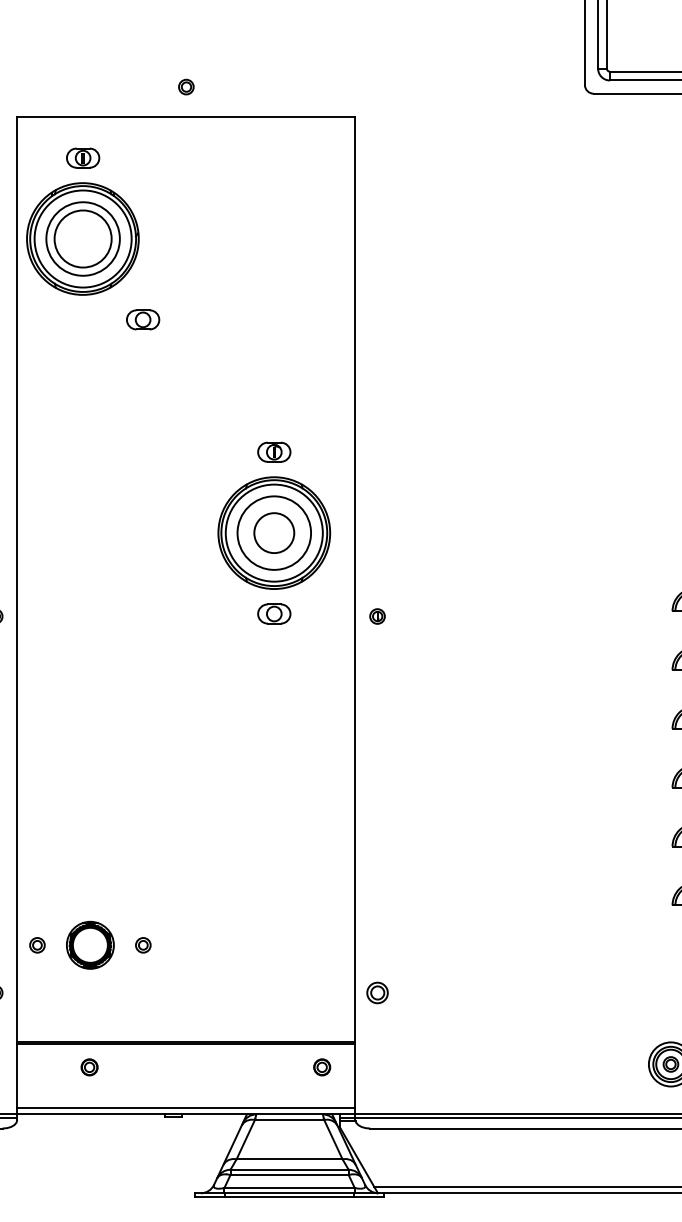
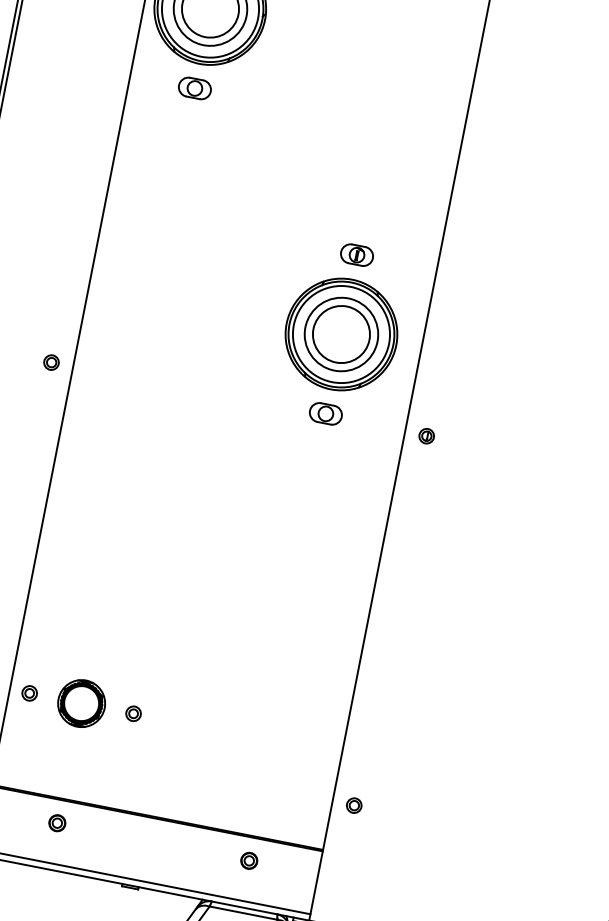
part: (143, 319) -> (195, 88), moved
circle: (273, 532) -> (340, 333), size x1.43
part: (377, 992) -> (354, 805), size x0.71
part: (322, 1067) -> (249, 861), moved

